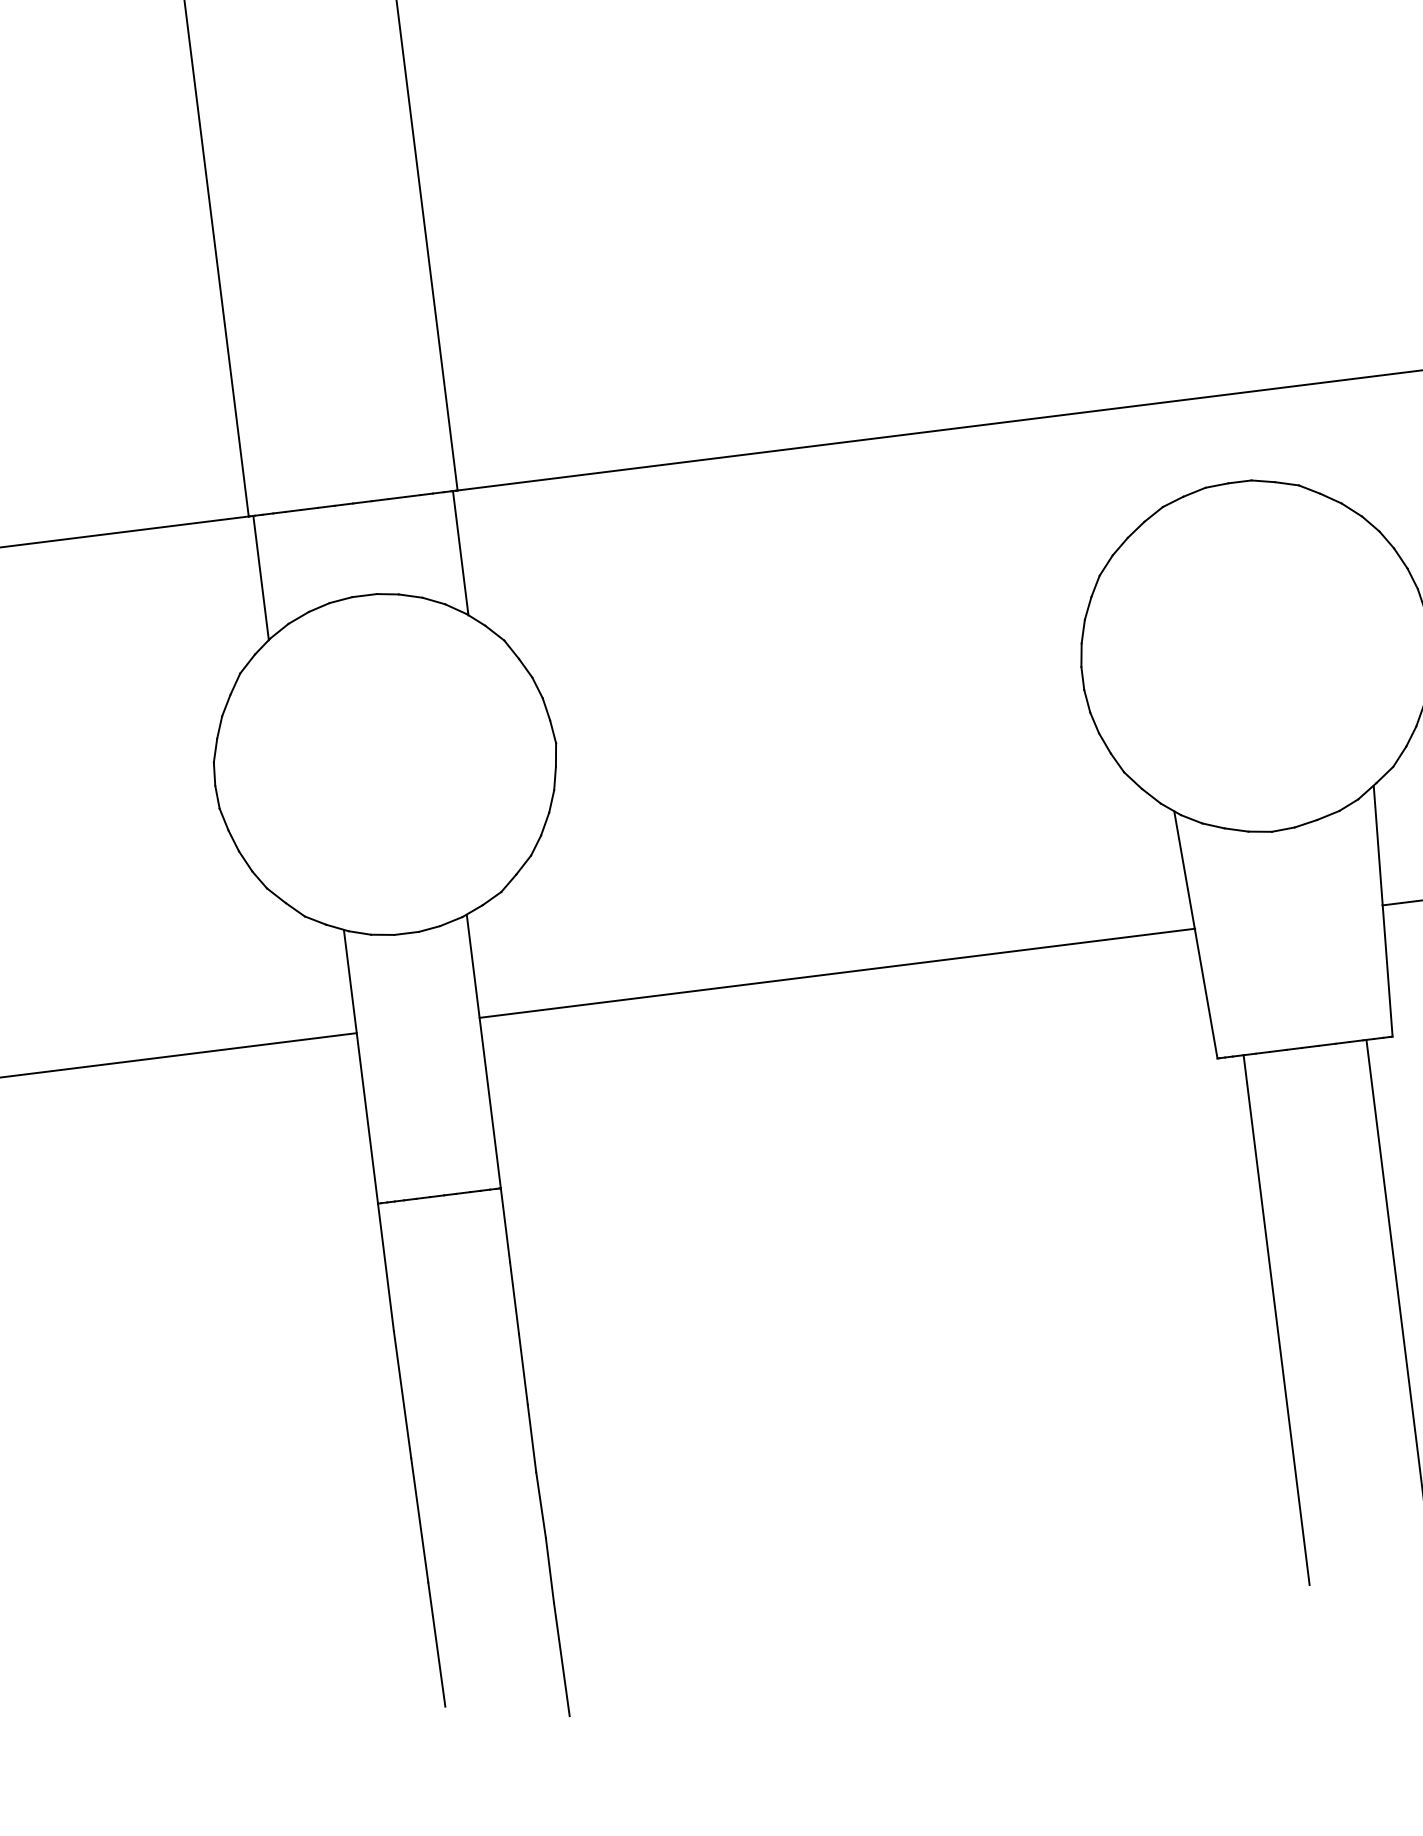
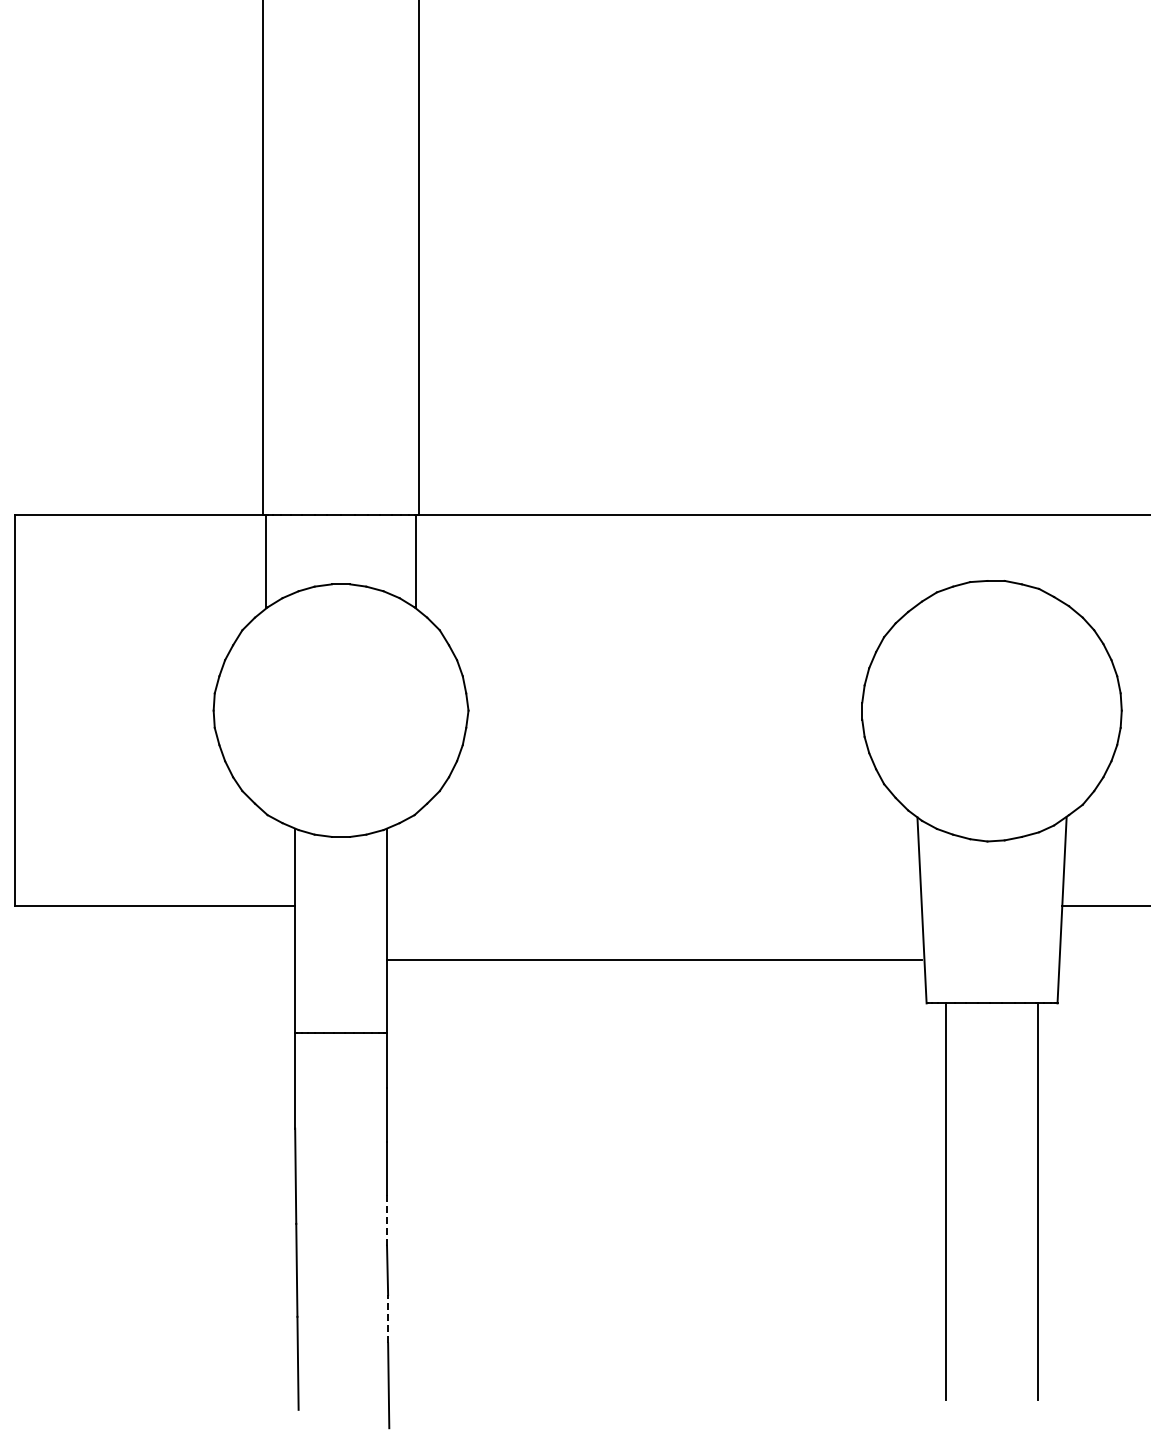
line: (837, 972) -> (654, 959), moved
line: (532, 1437) -> (387, 1219), solid -> dashed
line: (550, 1569) -> (388, 1318), solid -> dashed

